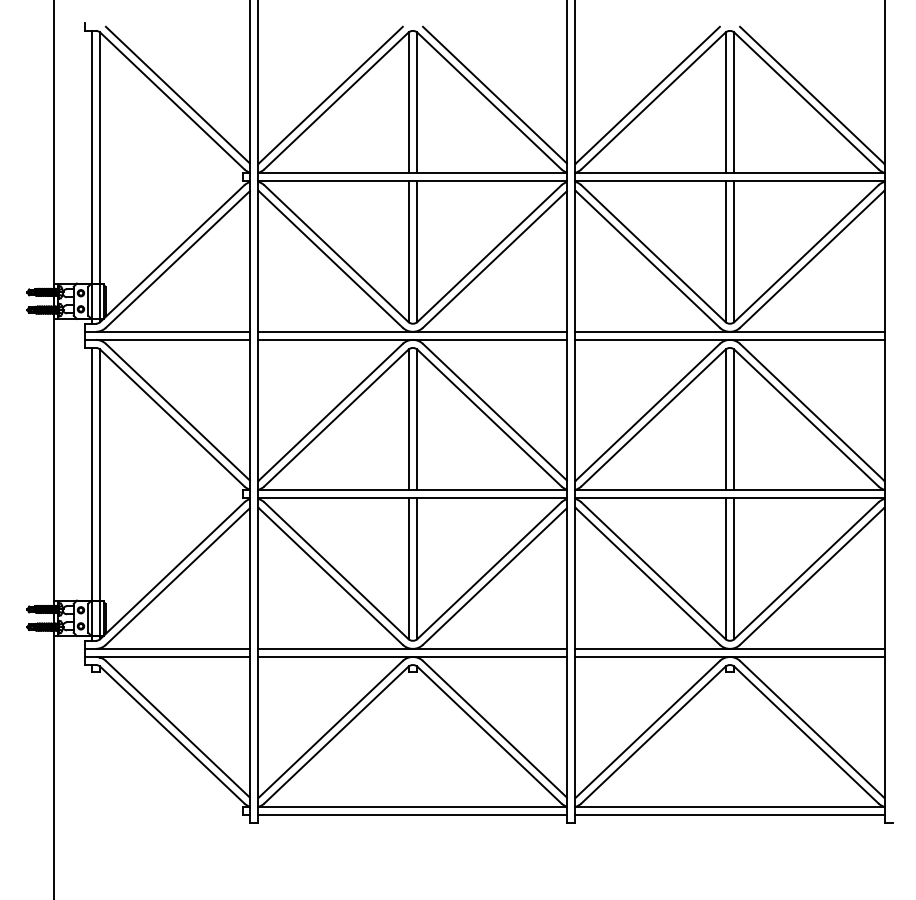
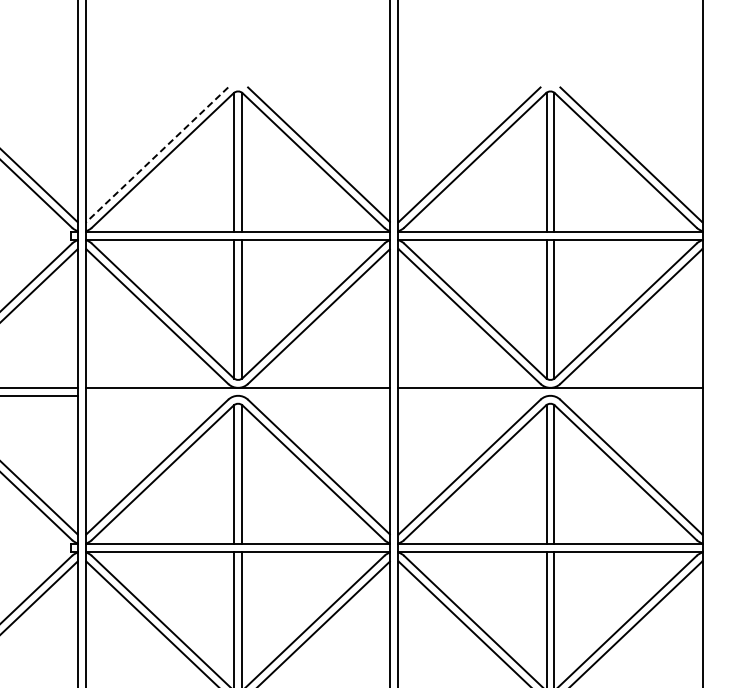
line: (330, 95) -> (156, 155), solid -> dashed
line: (412, 339) -> (237, 395), removed
line: (729, 339) -> (549, 395), removed

